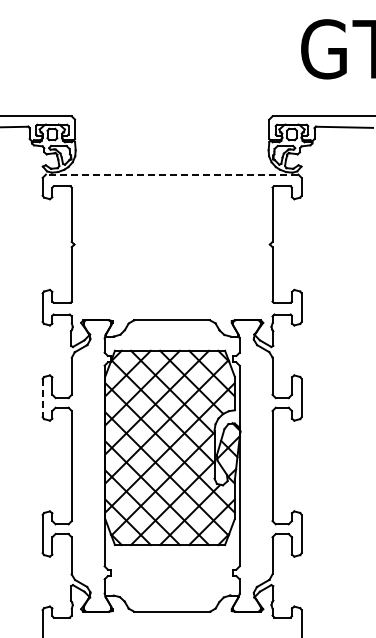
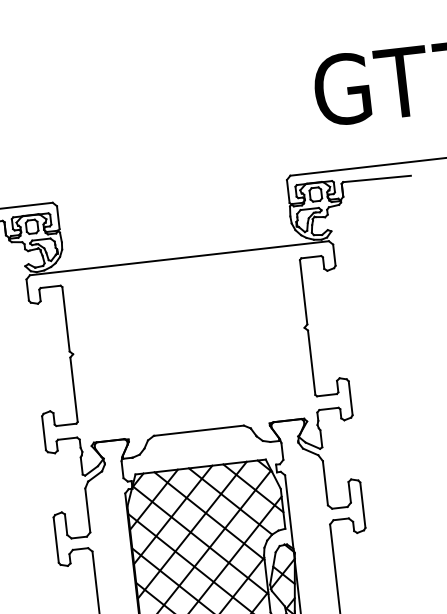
line: (171, 174) -> (178, 258), dashed -> solid
line: (42, 398) -> (56, 540), dashed -> solid

